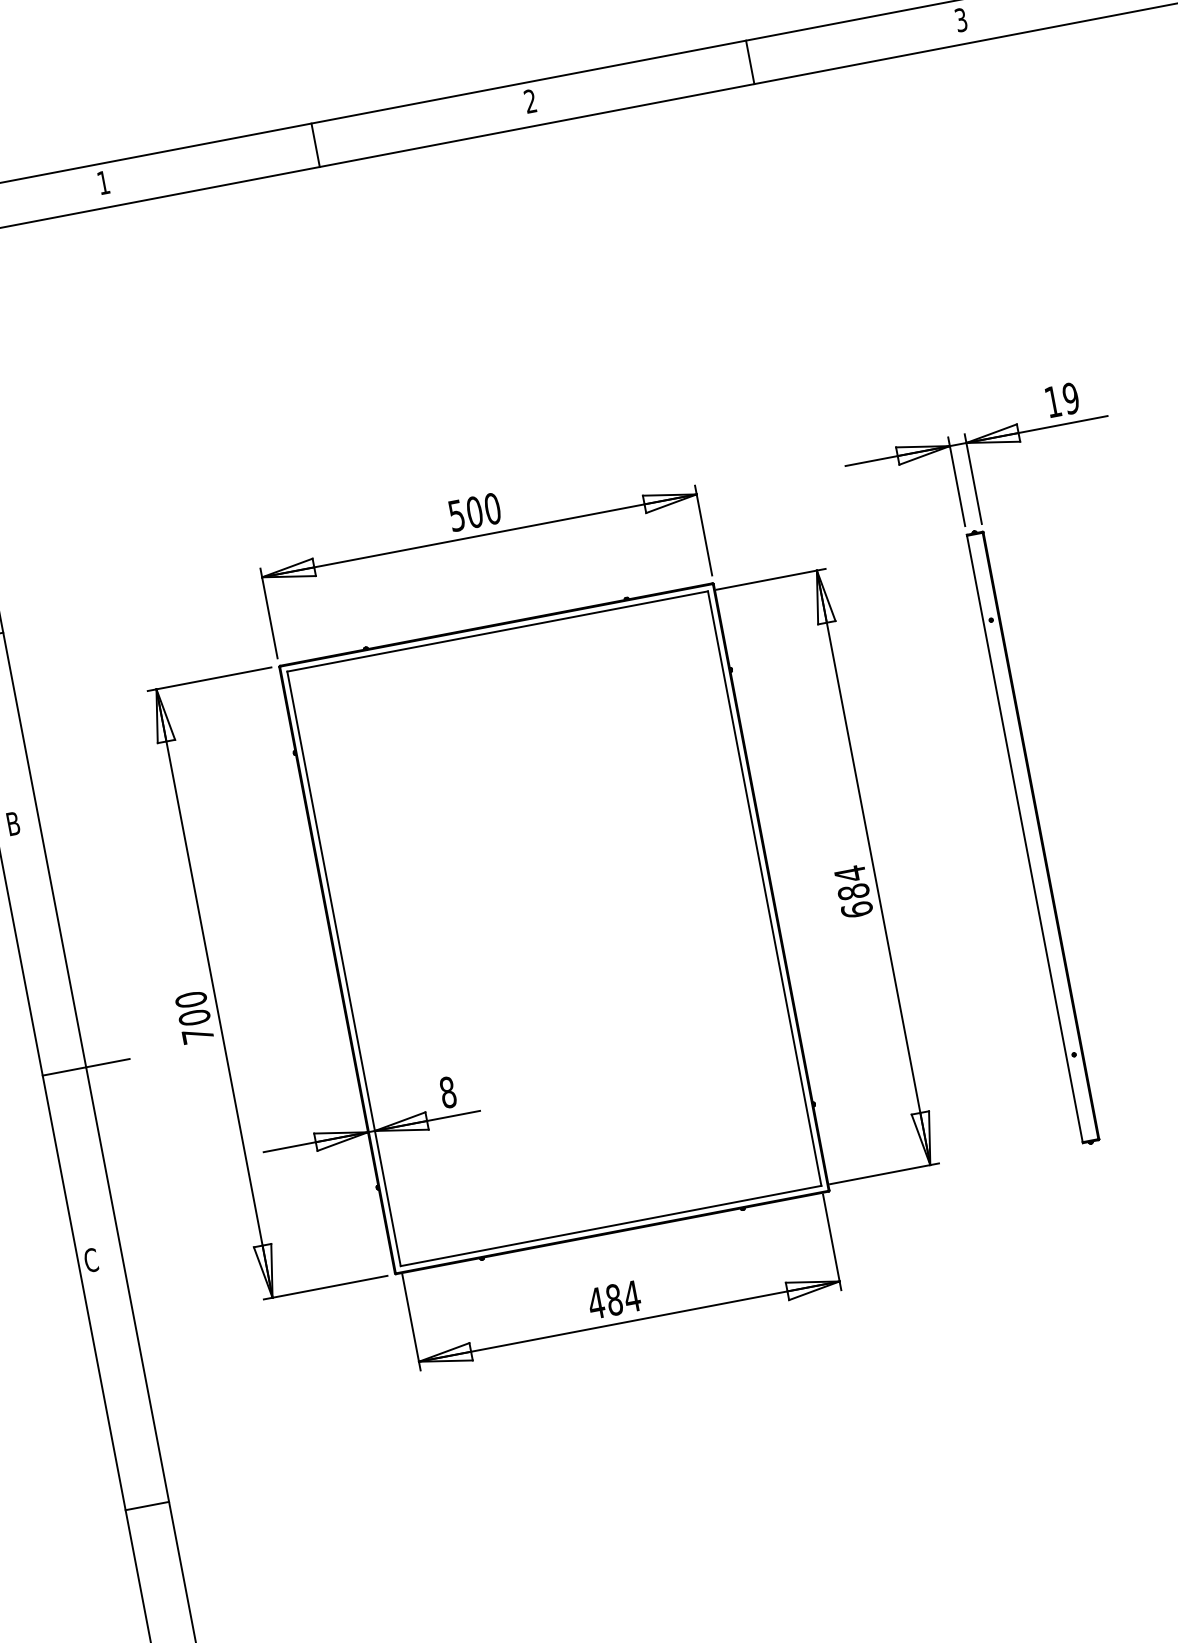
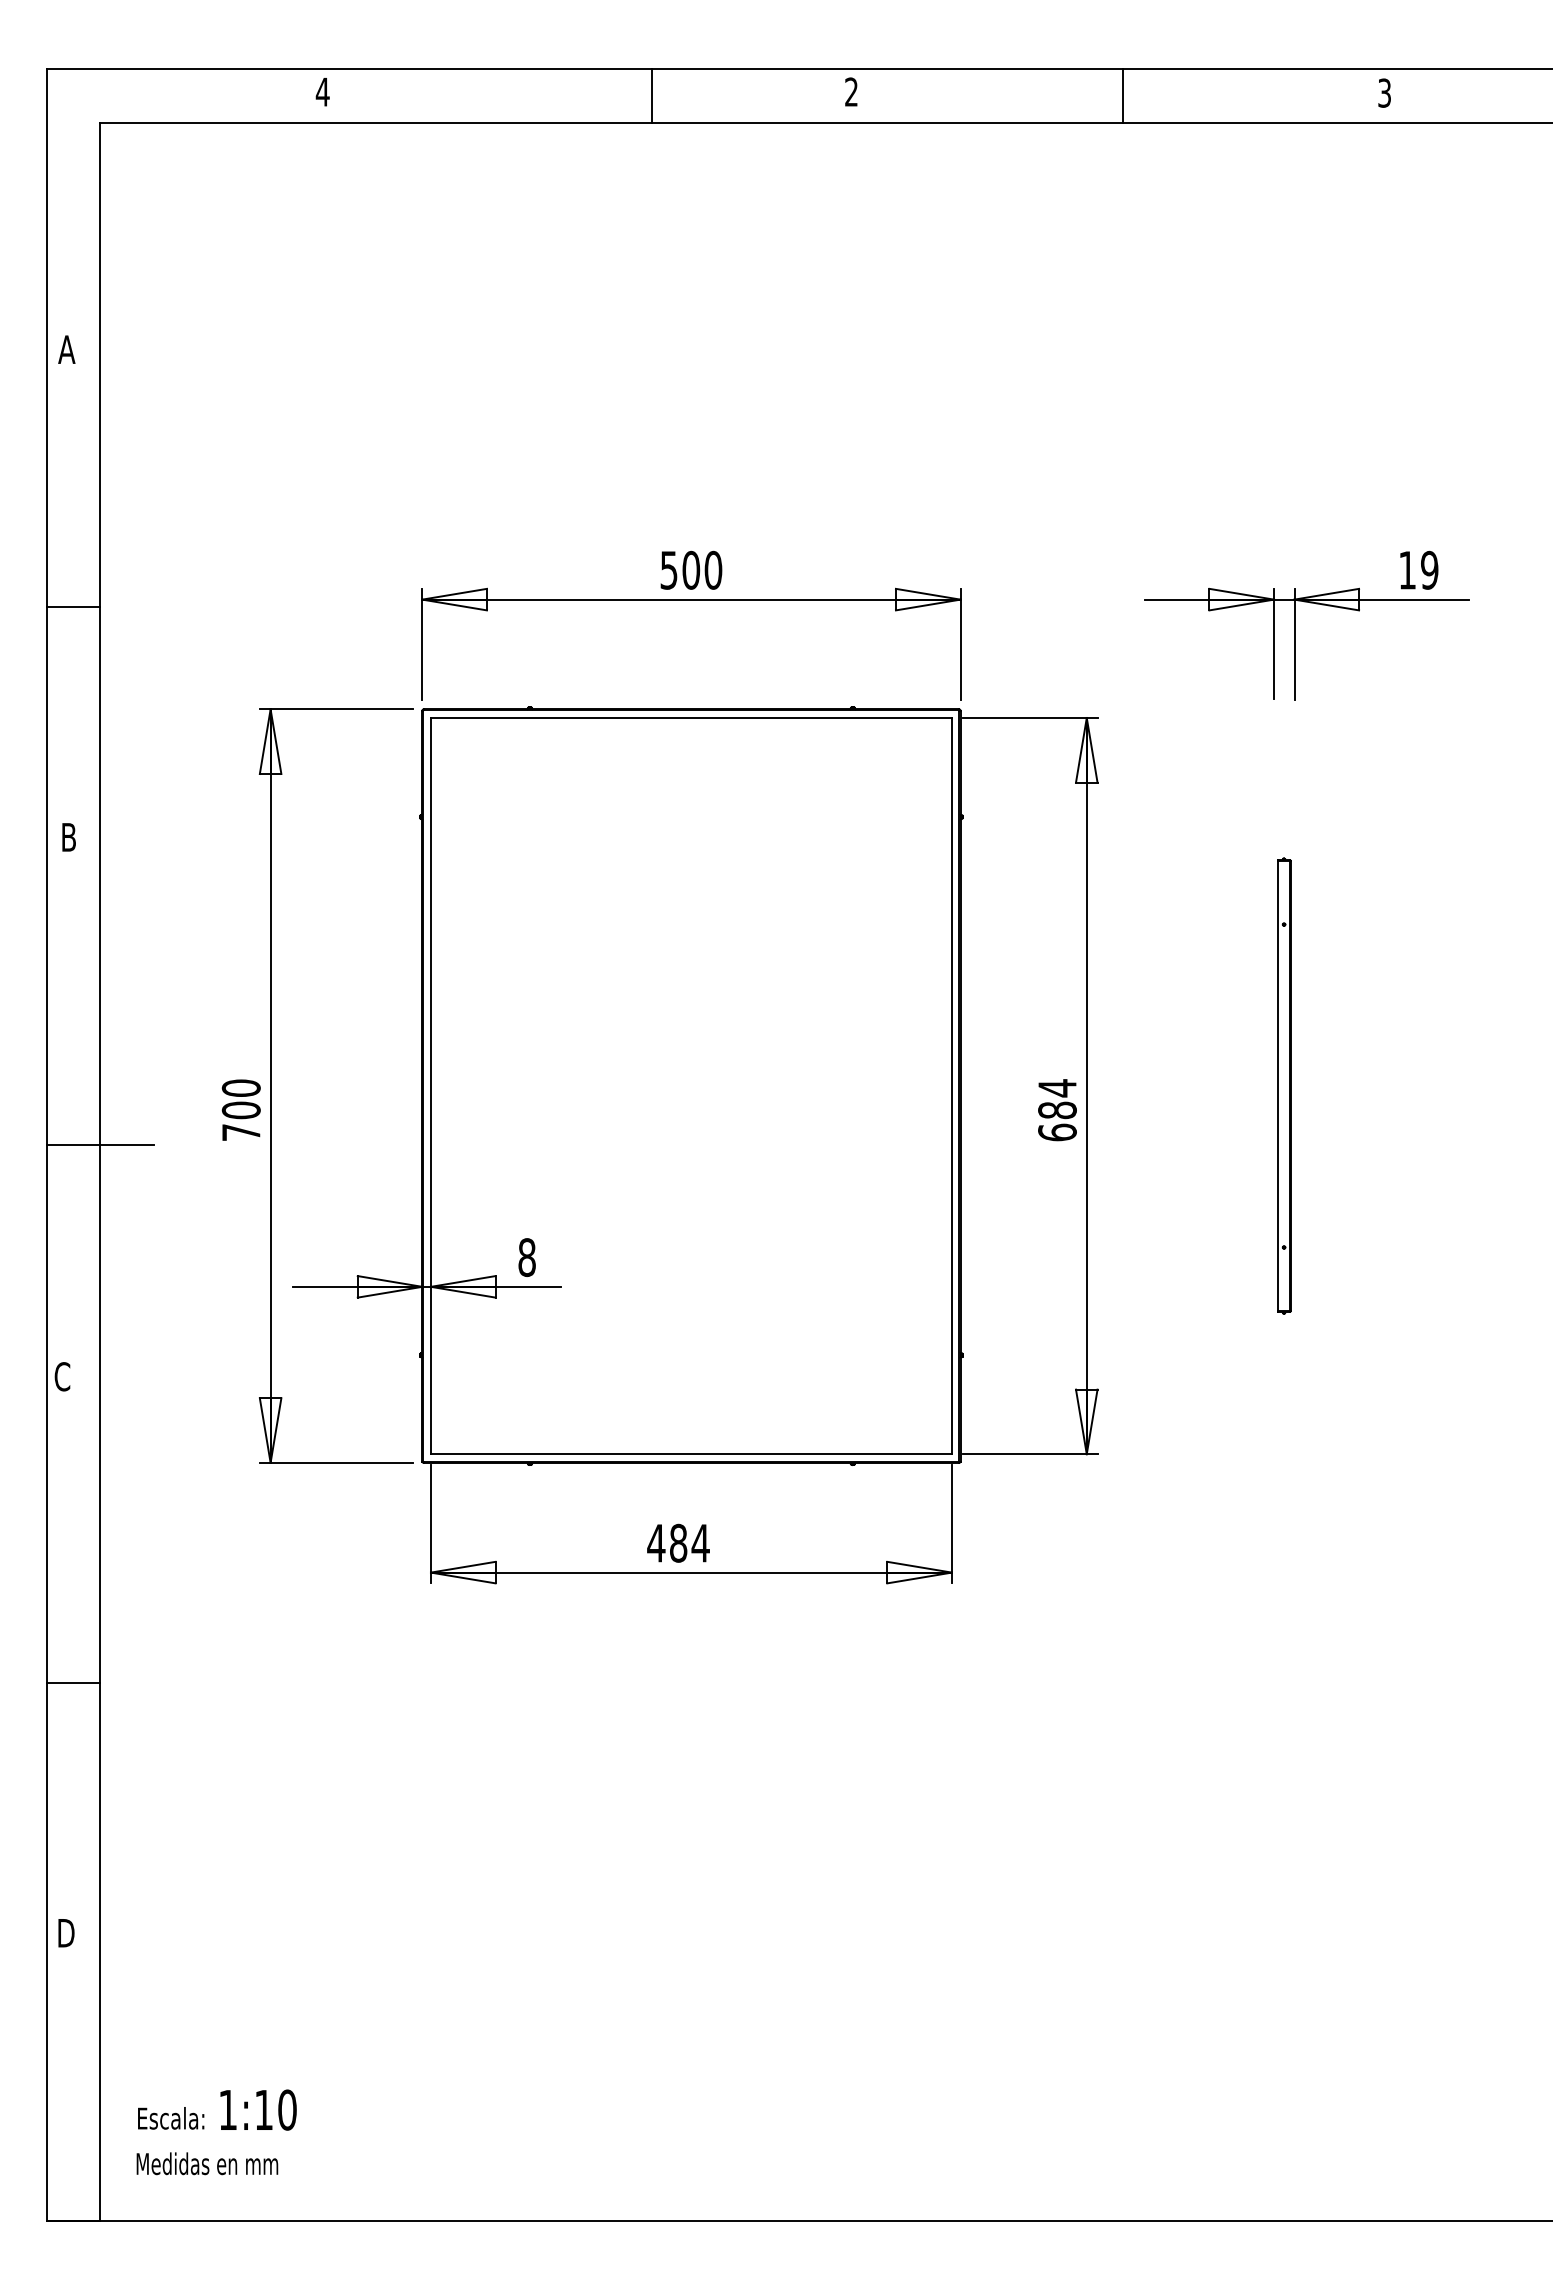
line: (315, 145) -> (651, 95), moved
text: (103, 182) -> (322, 91), 1 -> 4
part: (1033, 836) -> (1284, 1085), size x0.6

